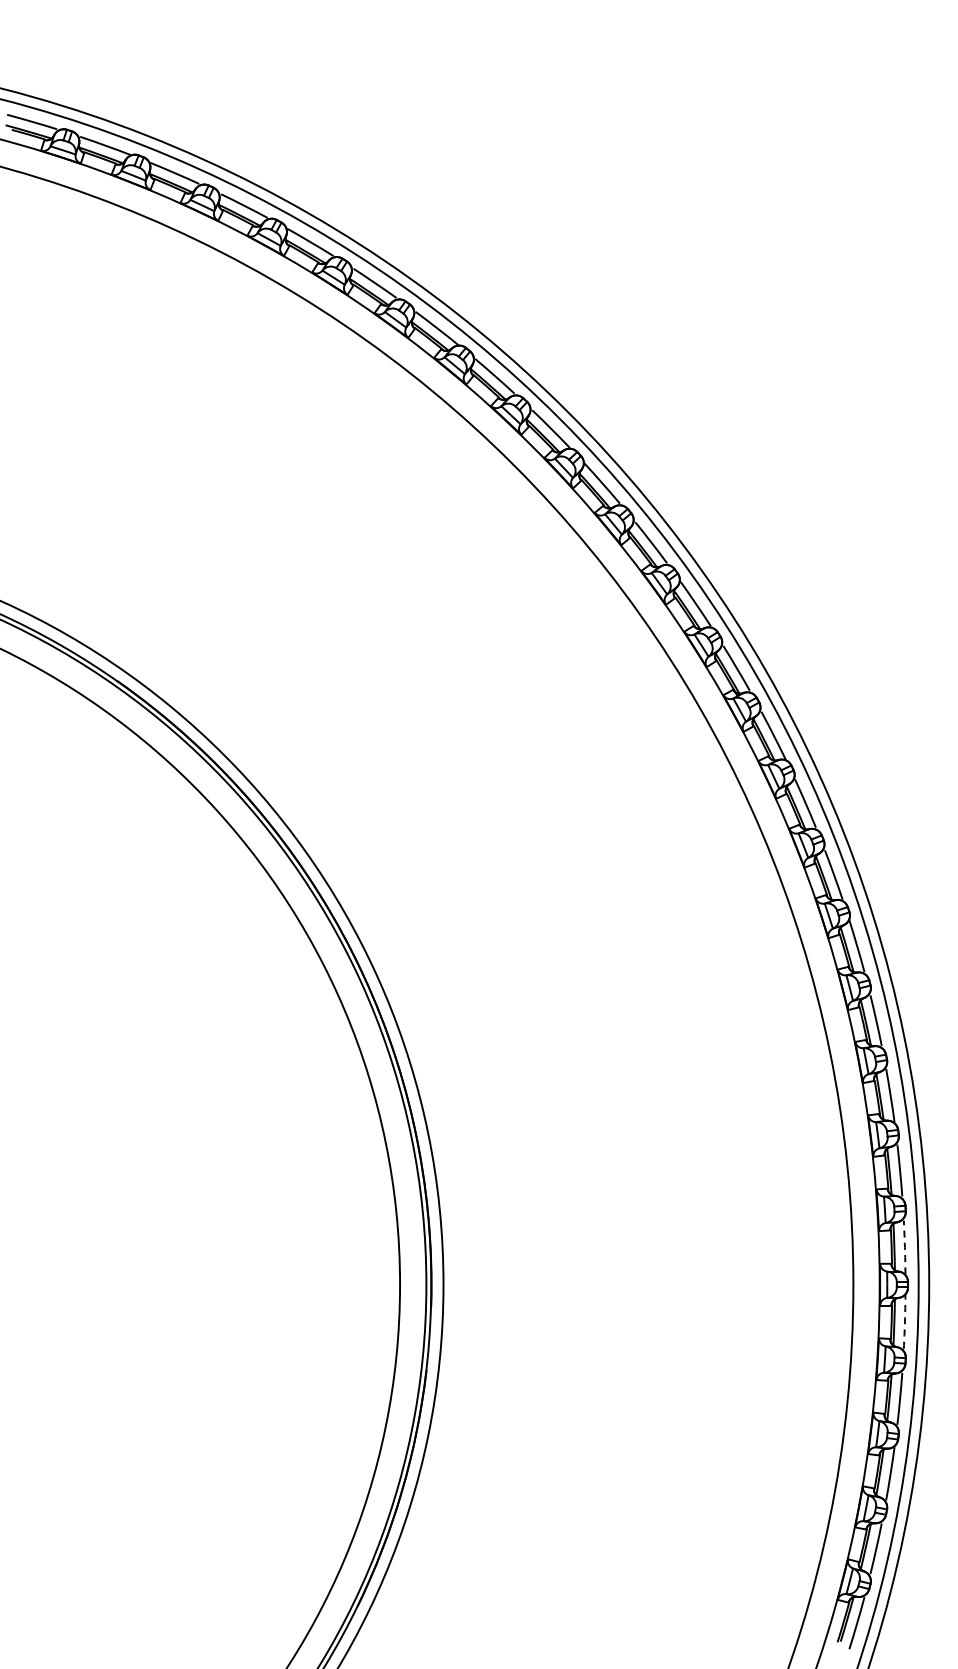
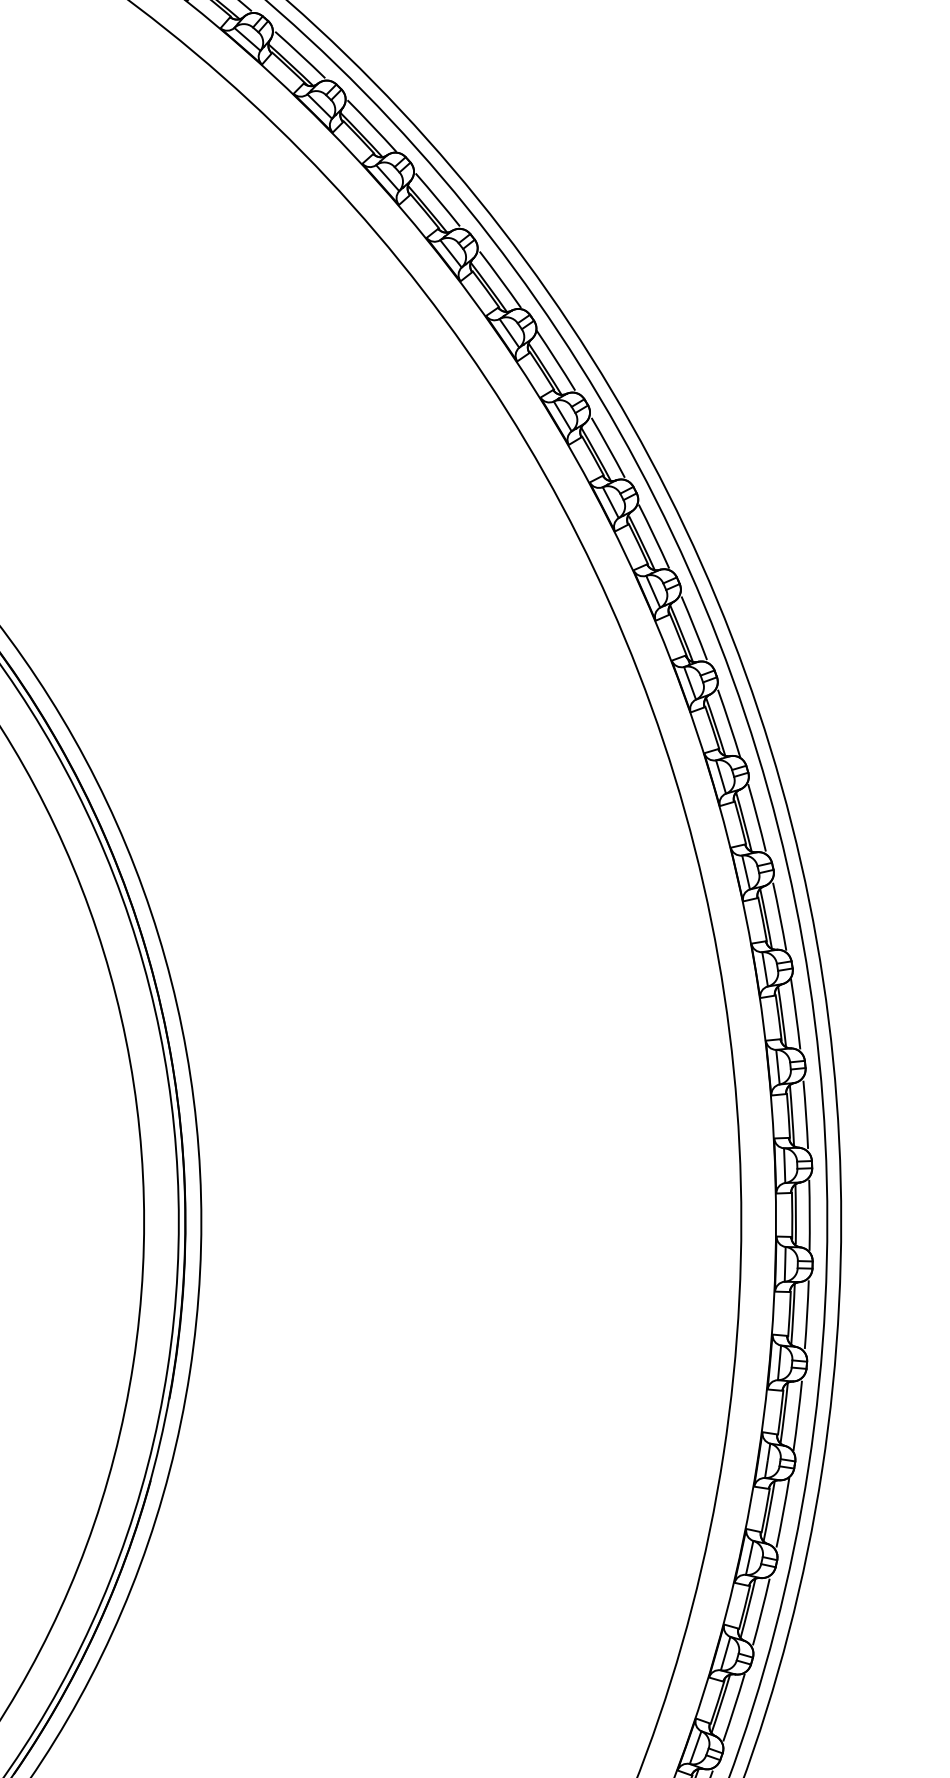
arc: (904, 1247) -> (797, 1415), dashed -> solid
arc: (904, 1321) -> (782, 1512), dashed -> solid

